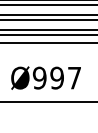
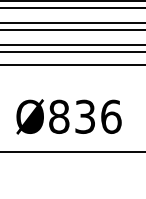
text: (56, 77) -> (84, 115), Ø997 -> Ø836

